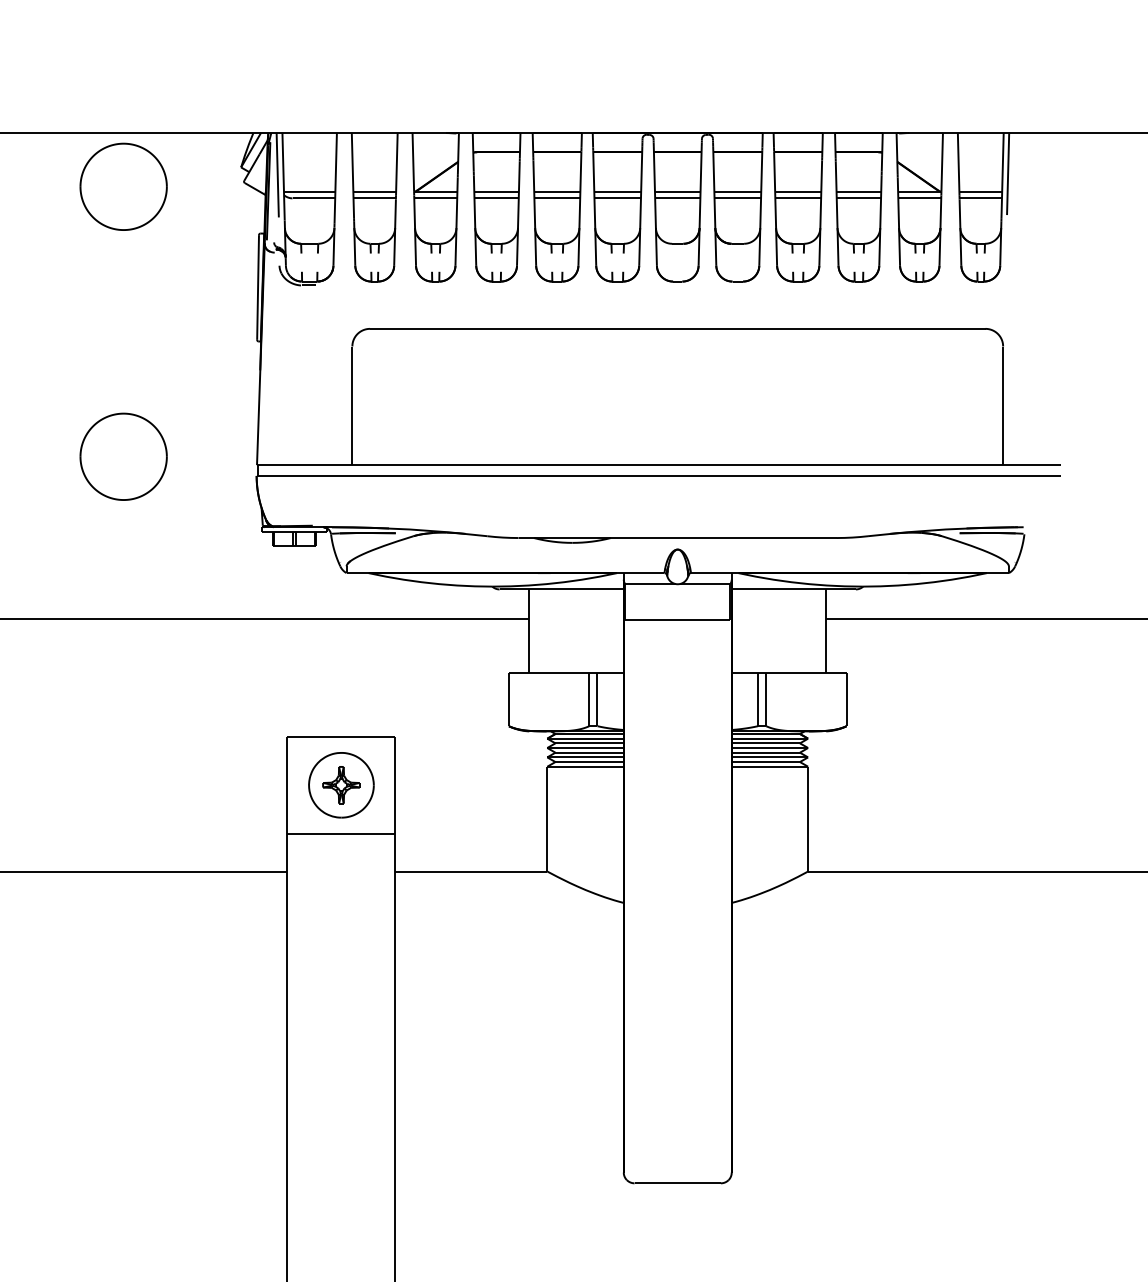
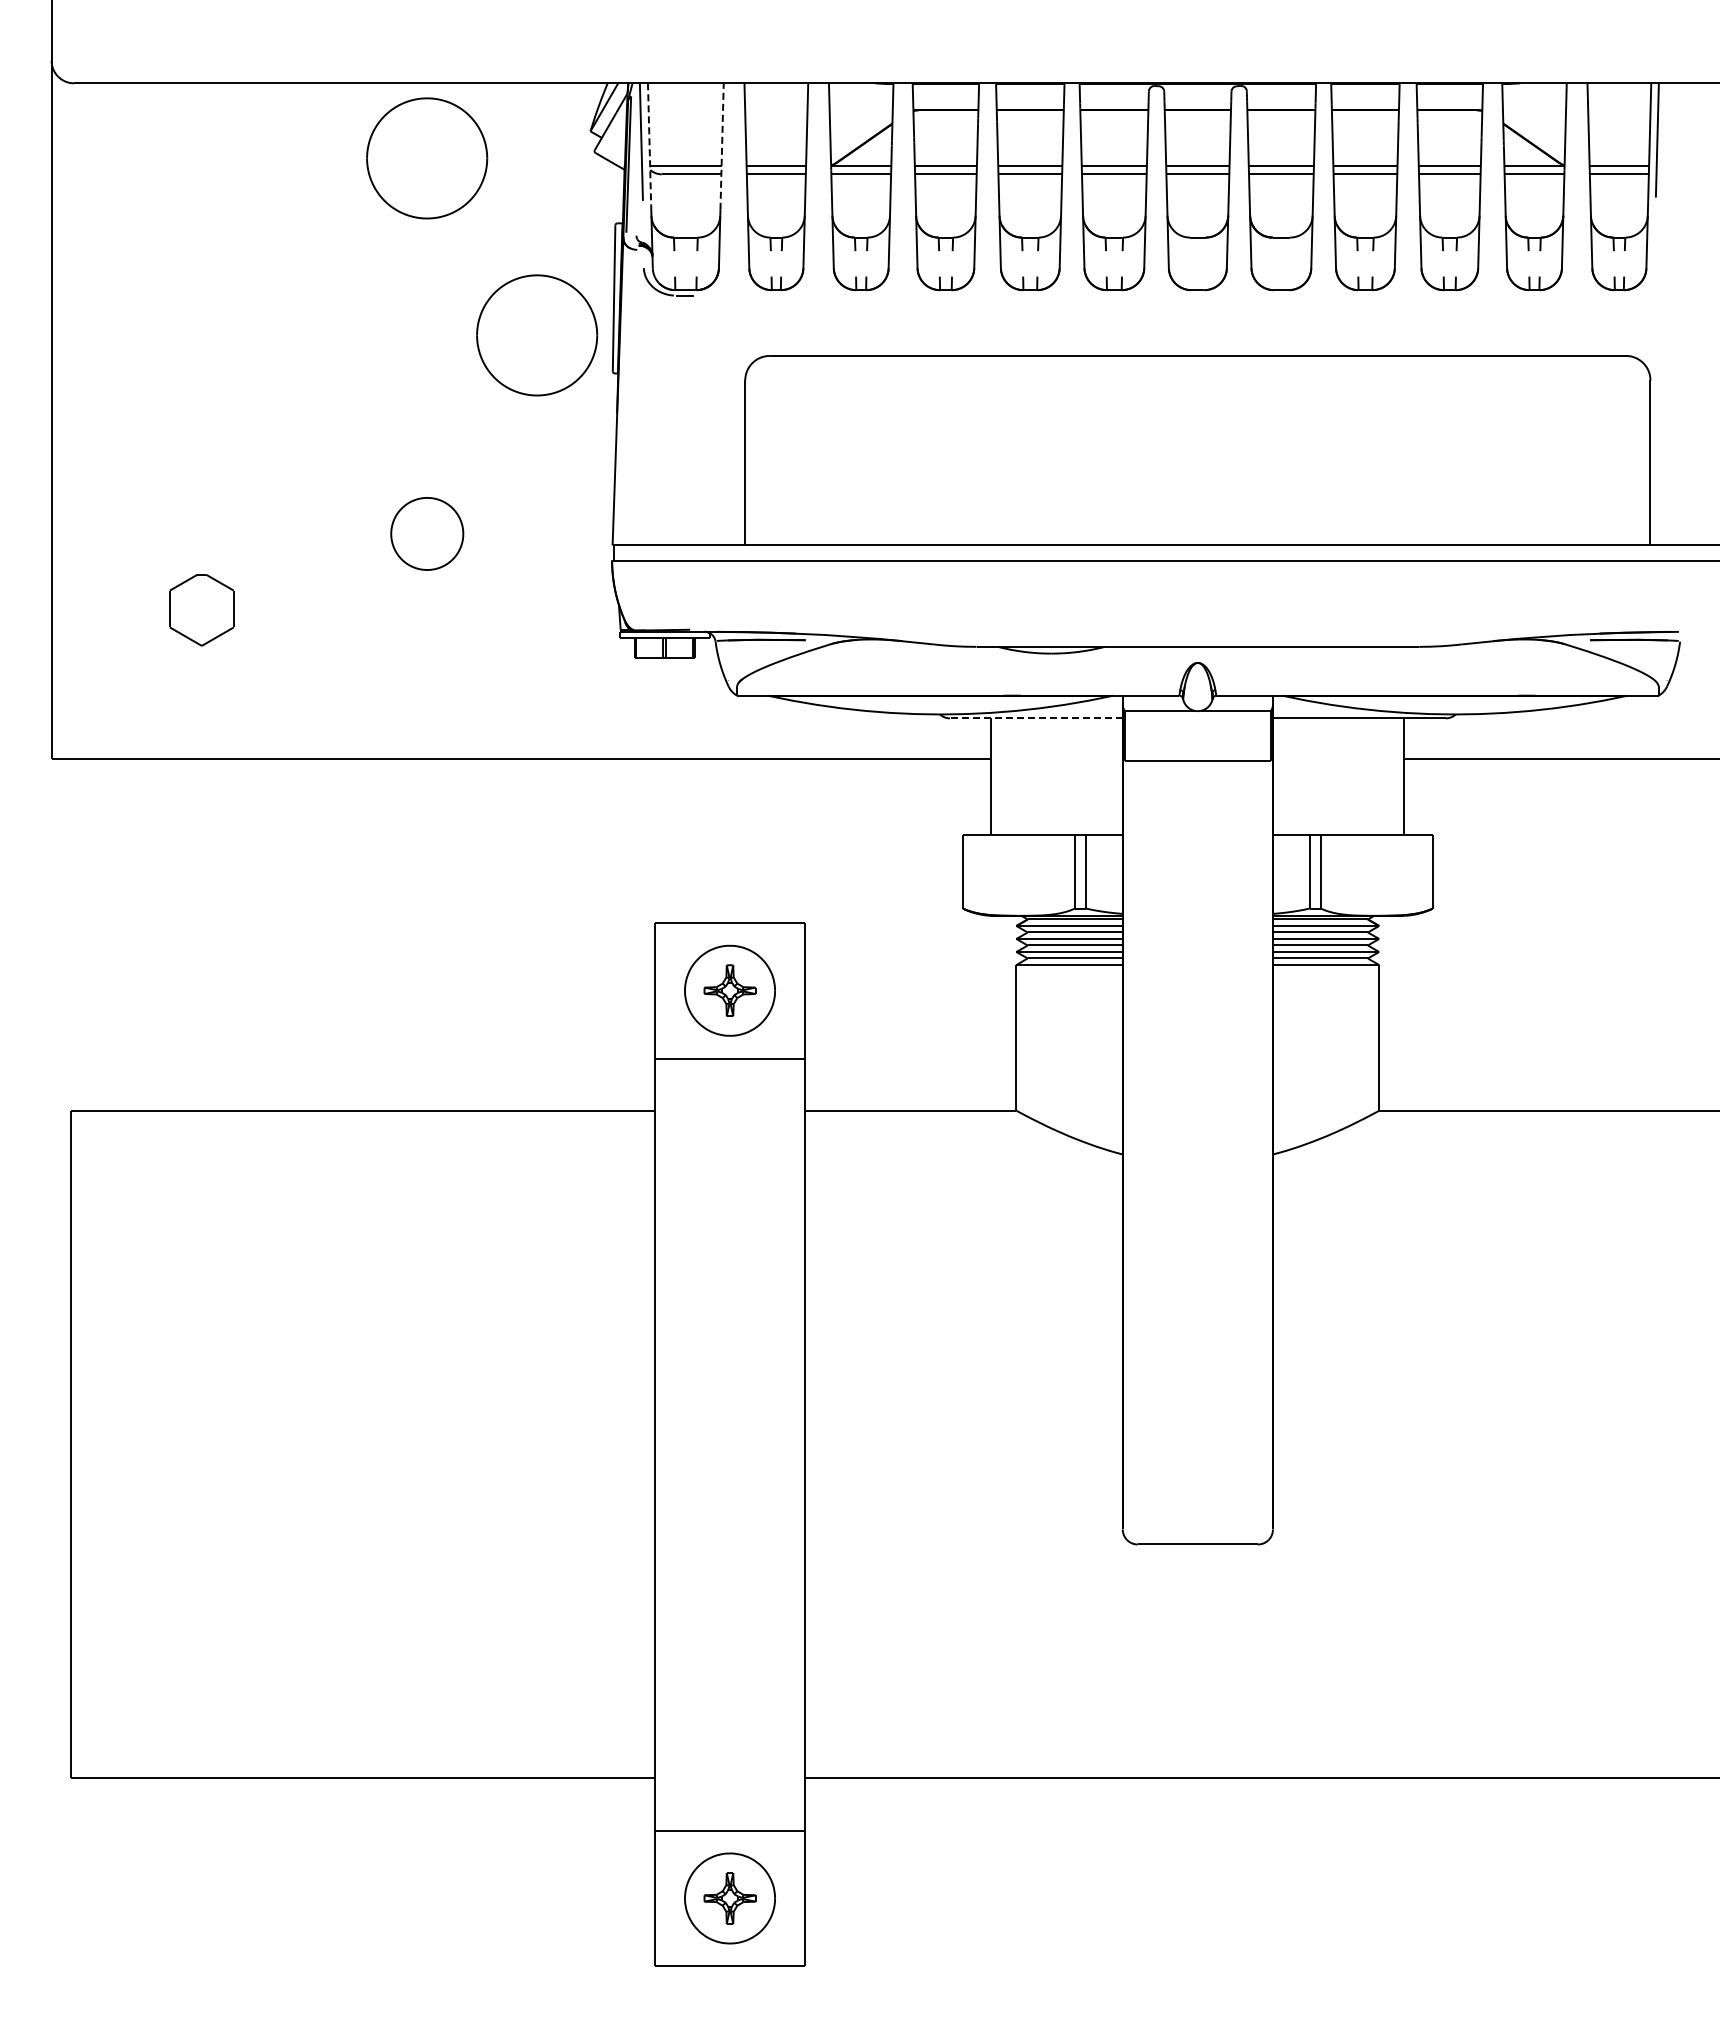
line: (283, 176) -> (649, 144), solid -> dashed
line: (336, 178) -> (722, 146), solid -> dashed
part: (203, 314) -> (537, 335), added
part: (123, 456) -> (427, 533), size x0.6
line: (561, 589) -> (1035, 718), solid -> dashed

